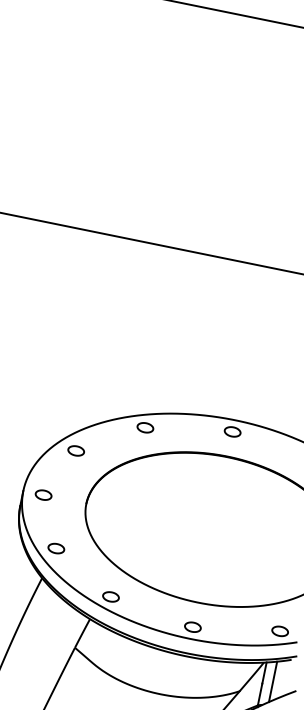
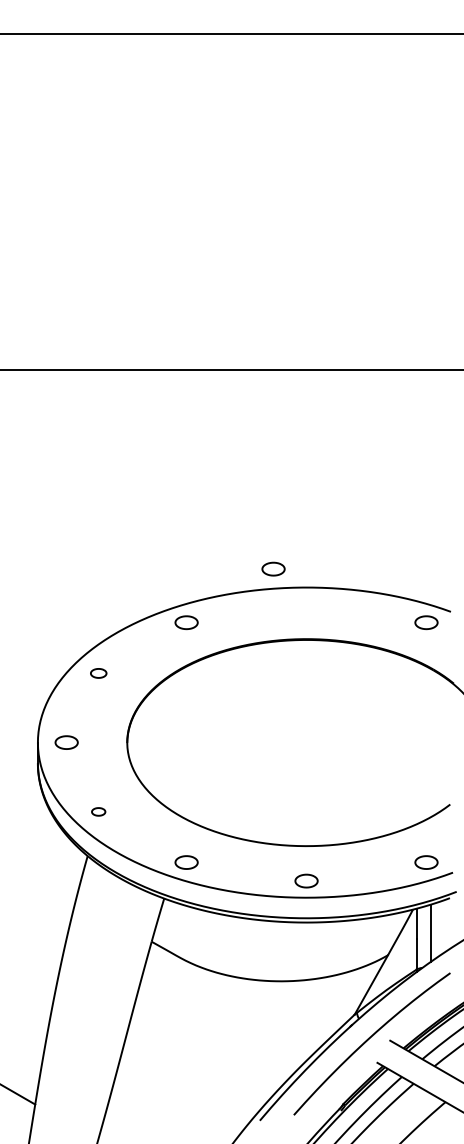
part: (232, 431) -> (273, 568), moved
part: (75, 450) -> (98, 673), size x0.7
part: (56, 548) -> (98, 811), size x0.6

